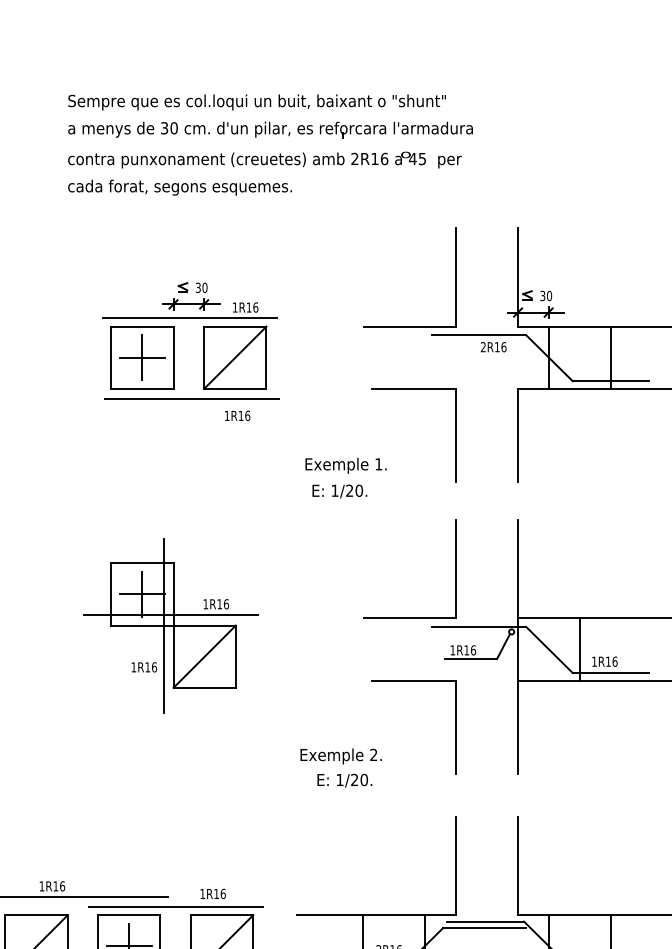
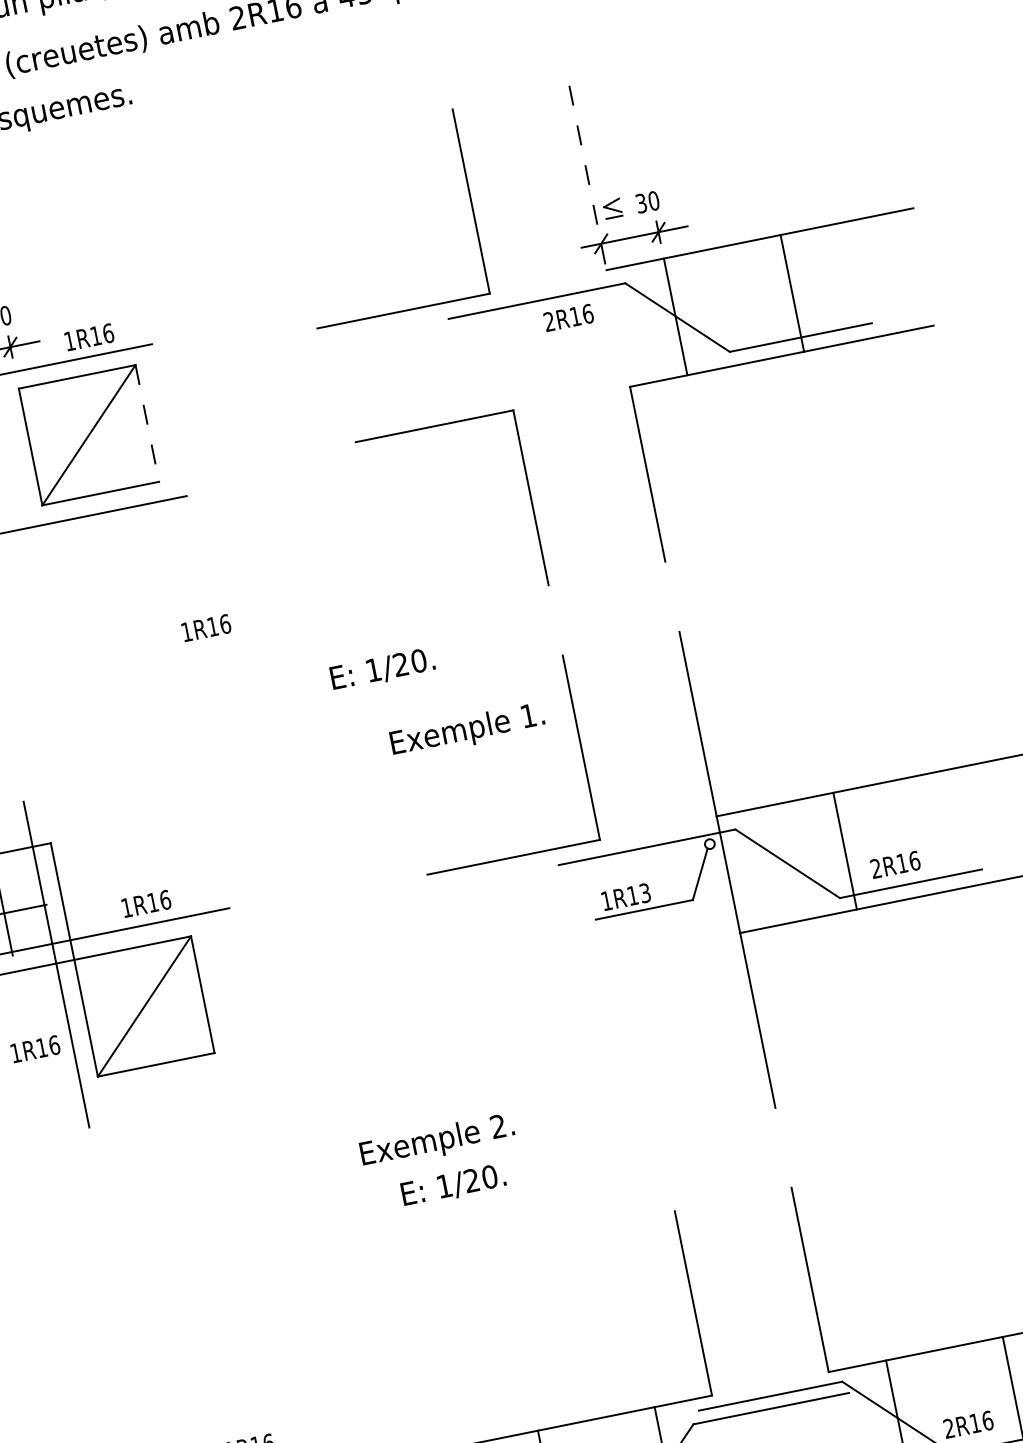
line: (518, 277) -> (588, 178), solid -> dashed
line: (266, 358) -> (147, 424), solid -> dashed
text: (237, 415) -> (206, 627), moved
text: (345, 465) -> (466, 730), moved
text: (339, 491) -> (382, 669), moved
text: (473, 650) -> (645, 893), 1R16 -> 1R13
text: (594, 661) -> (876, 868), 1R16 -> 2R16
part: (455, 727) -> (640, 1044), removed

